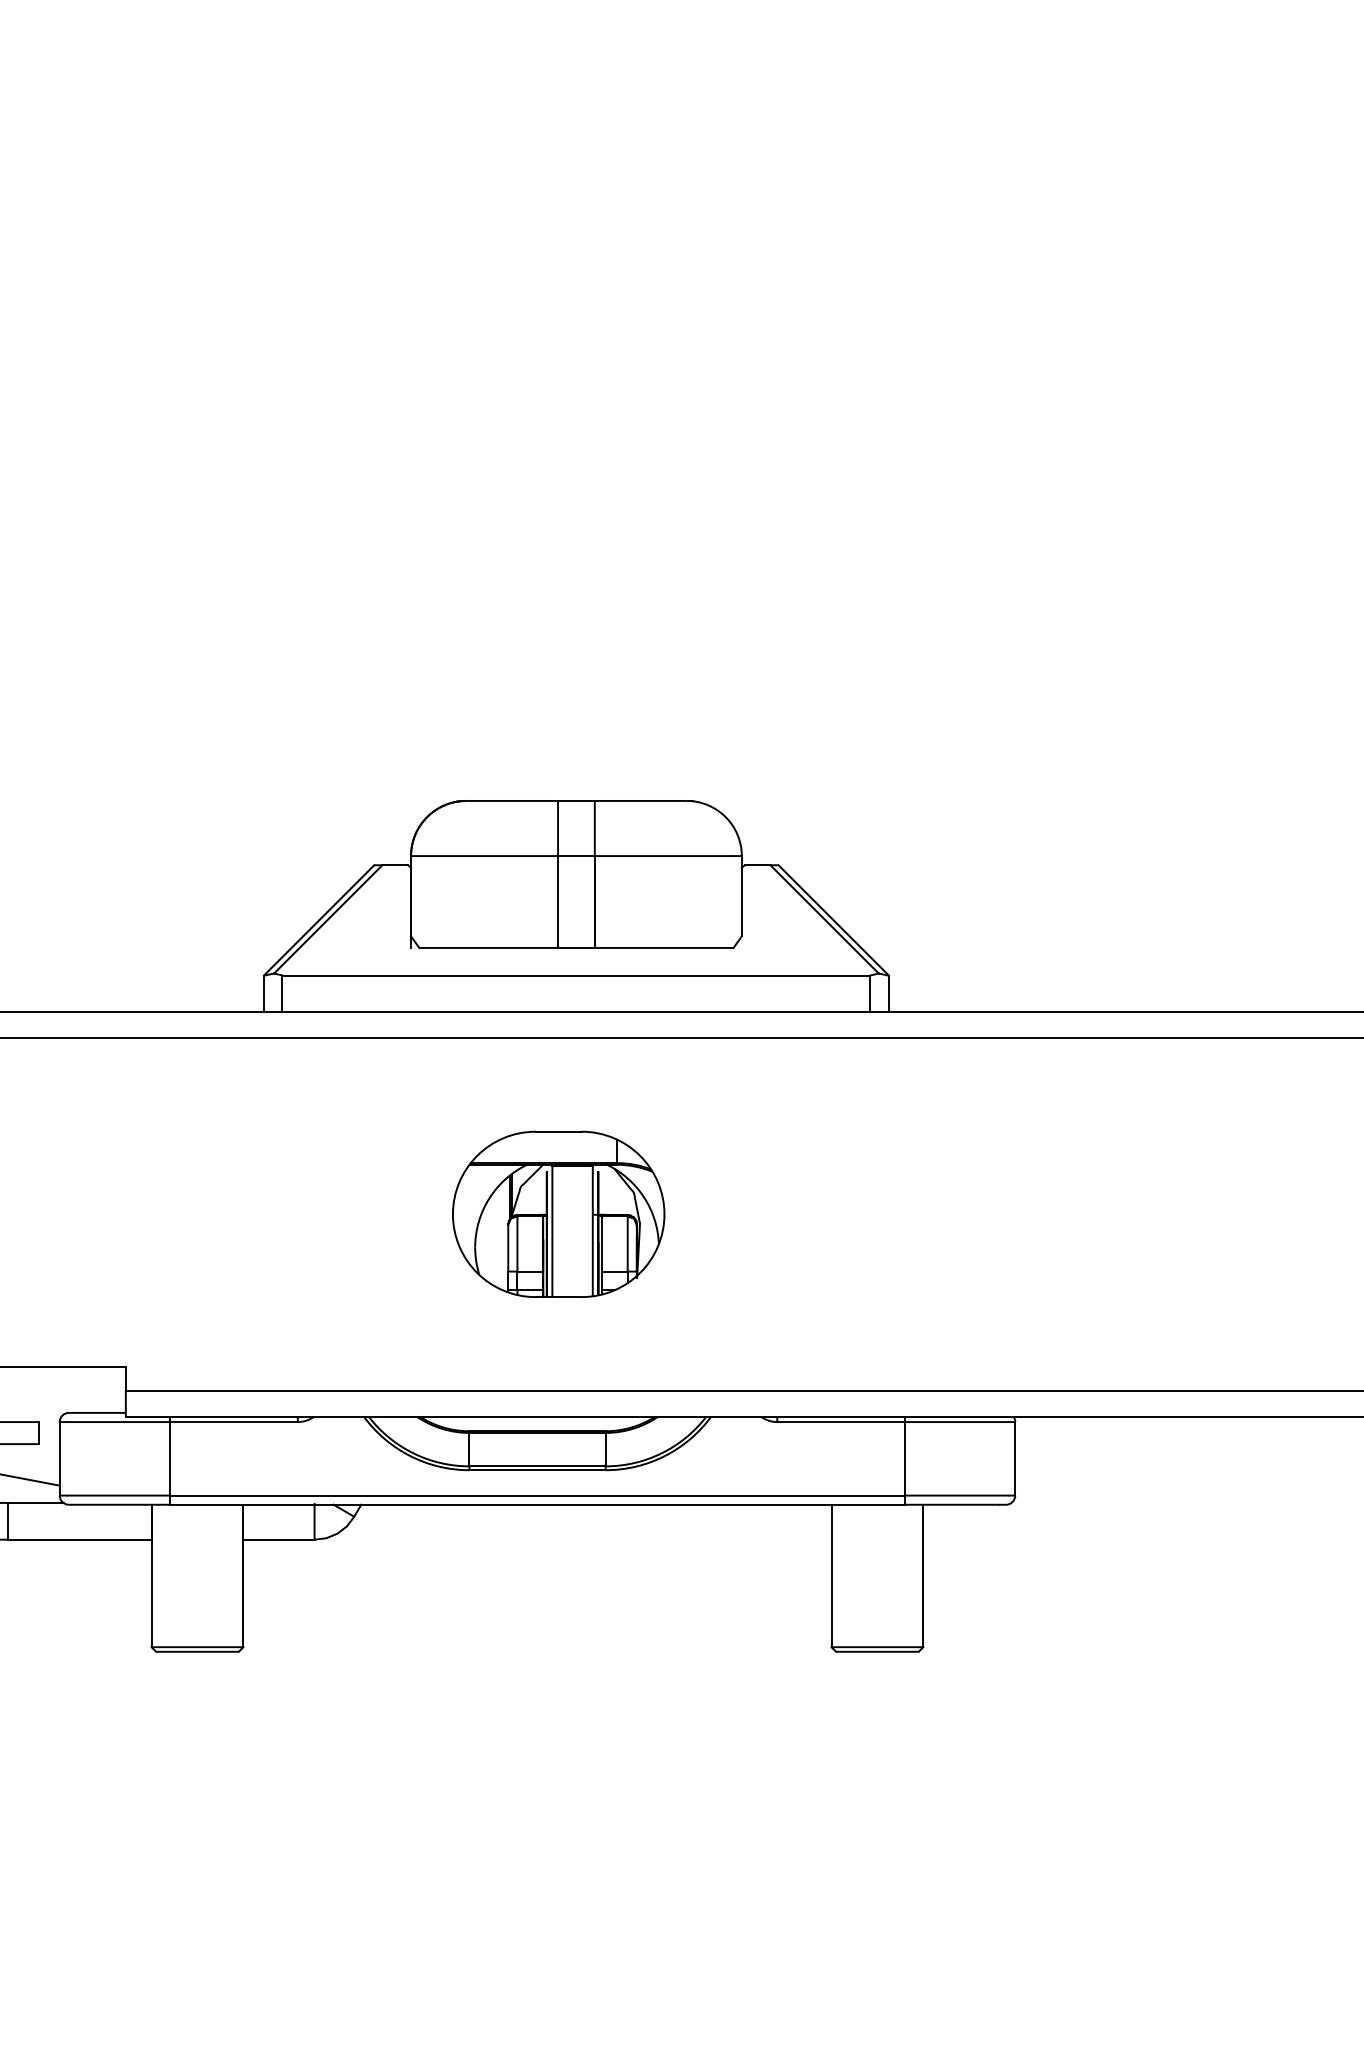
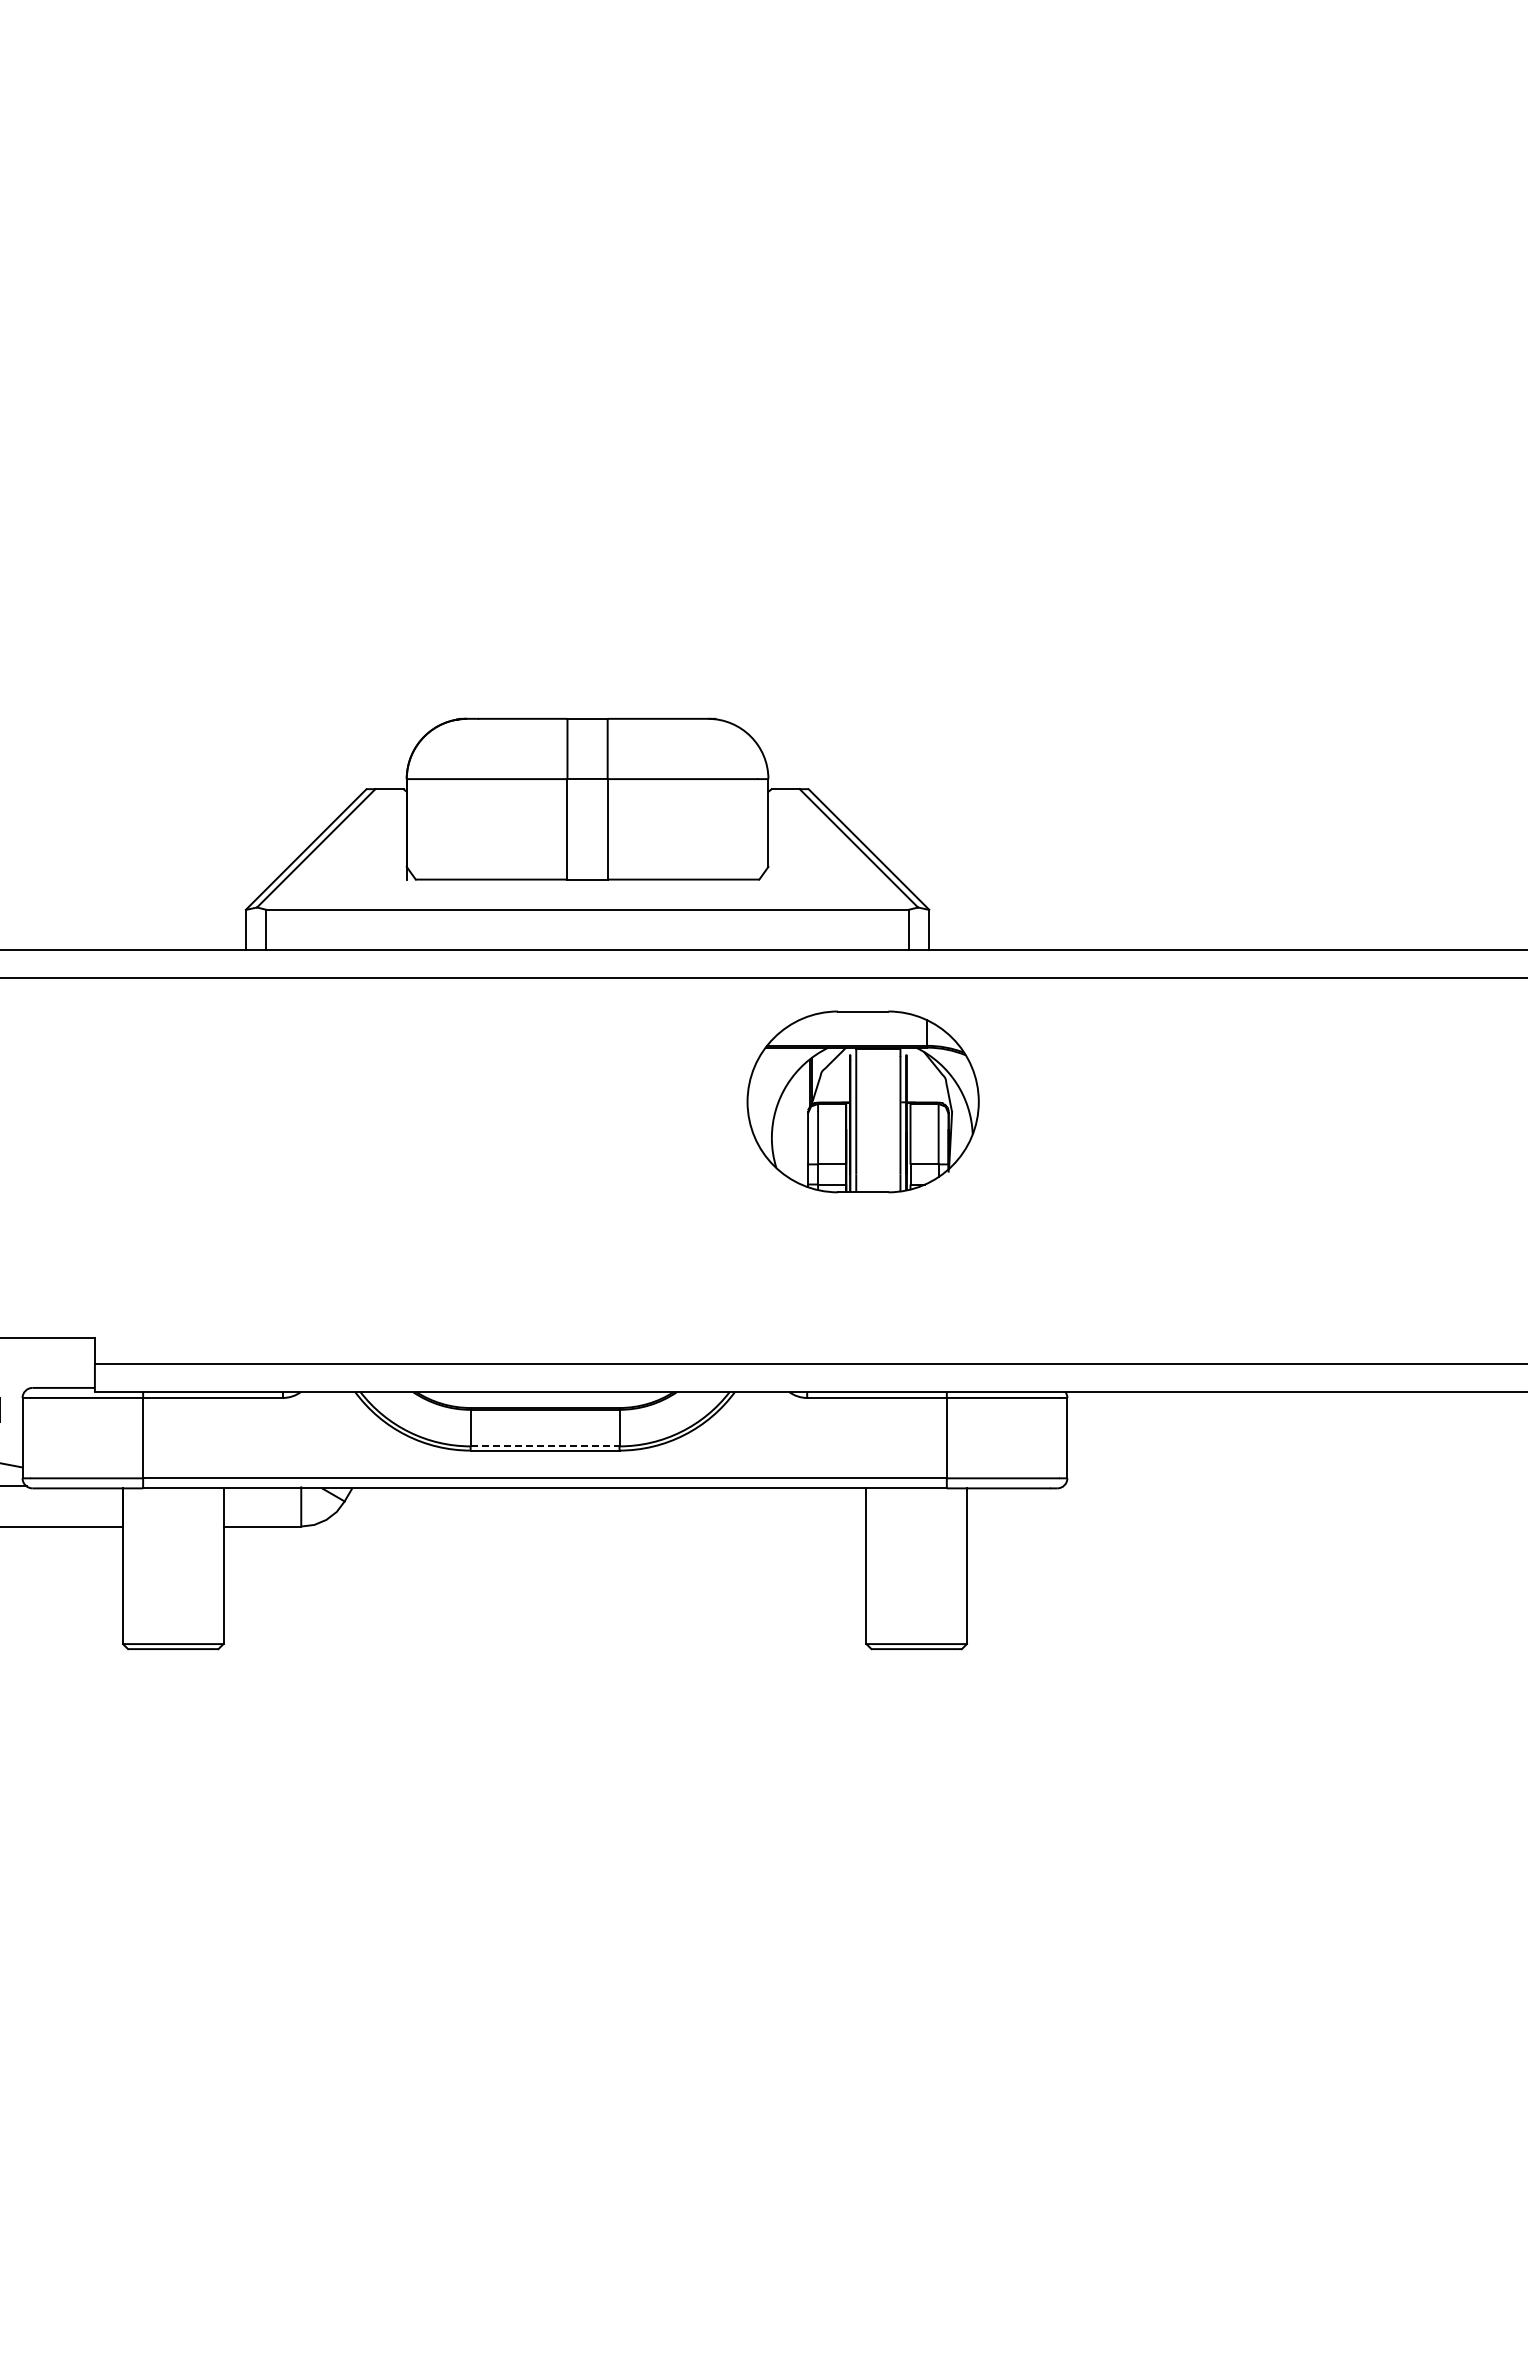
part: (558, 1214) -> (862, 1101), moved
line: (537, 1466) -> (545, 1446), solid -> dashed

